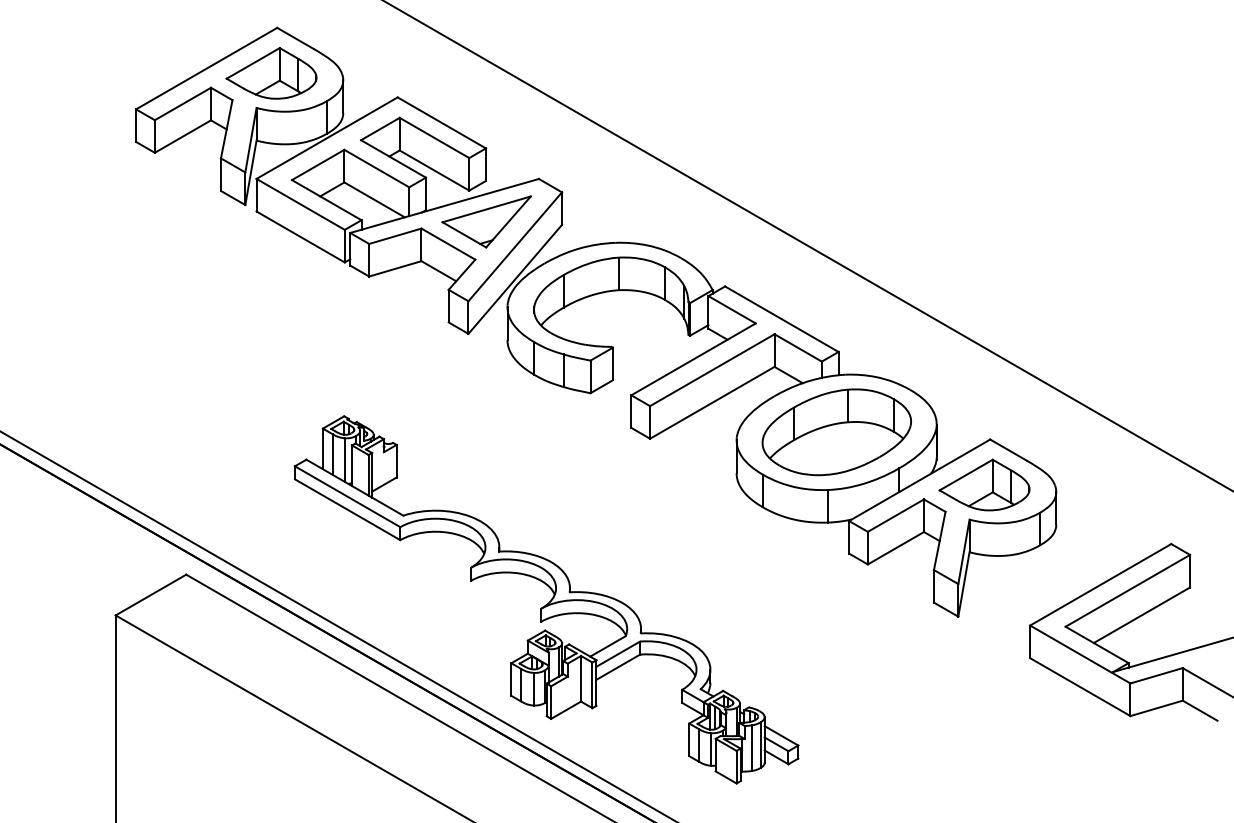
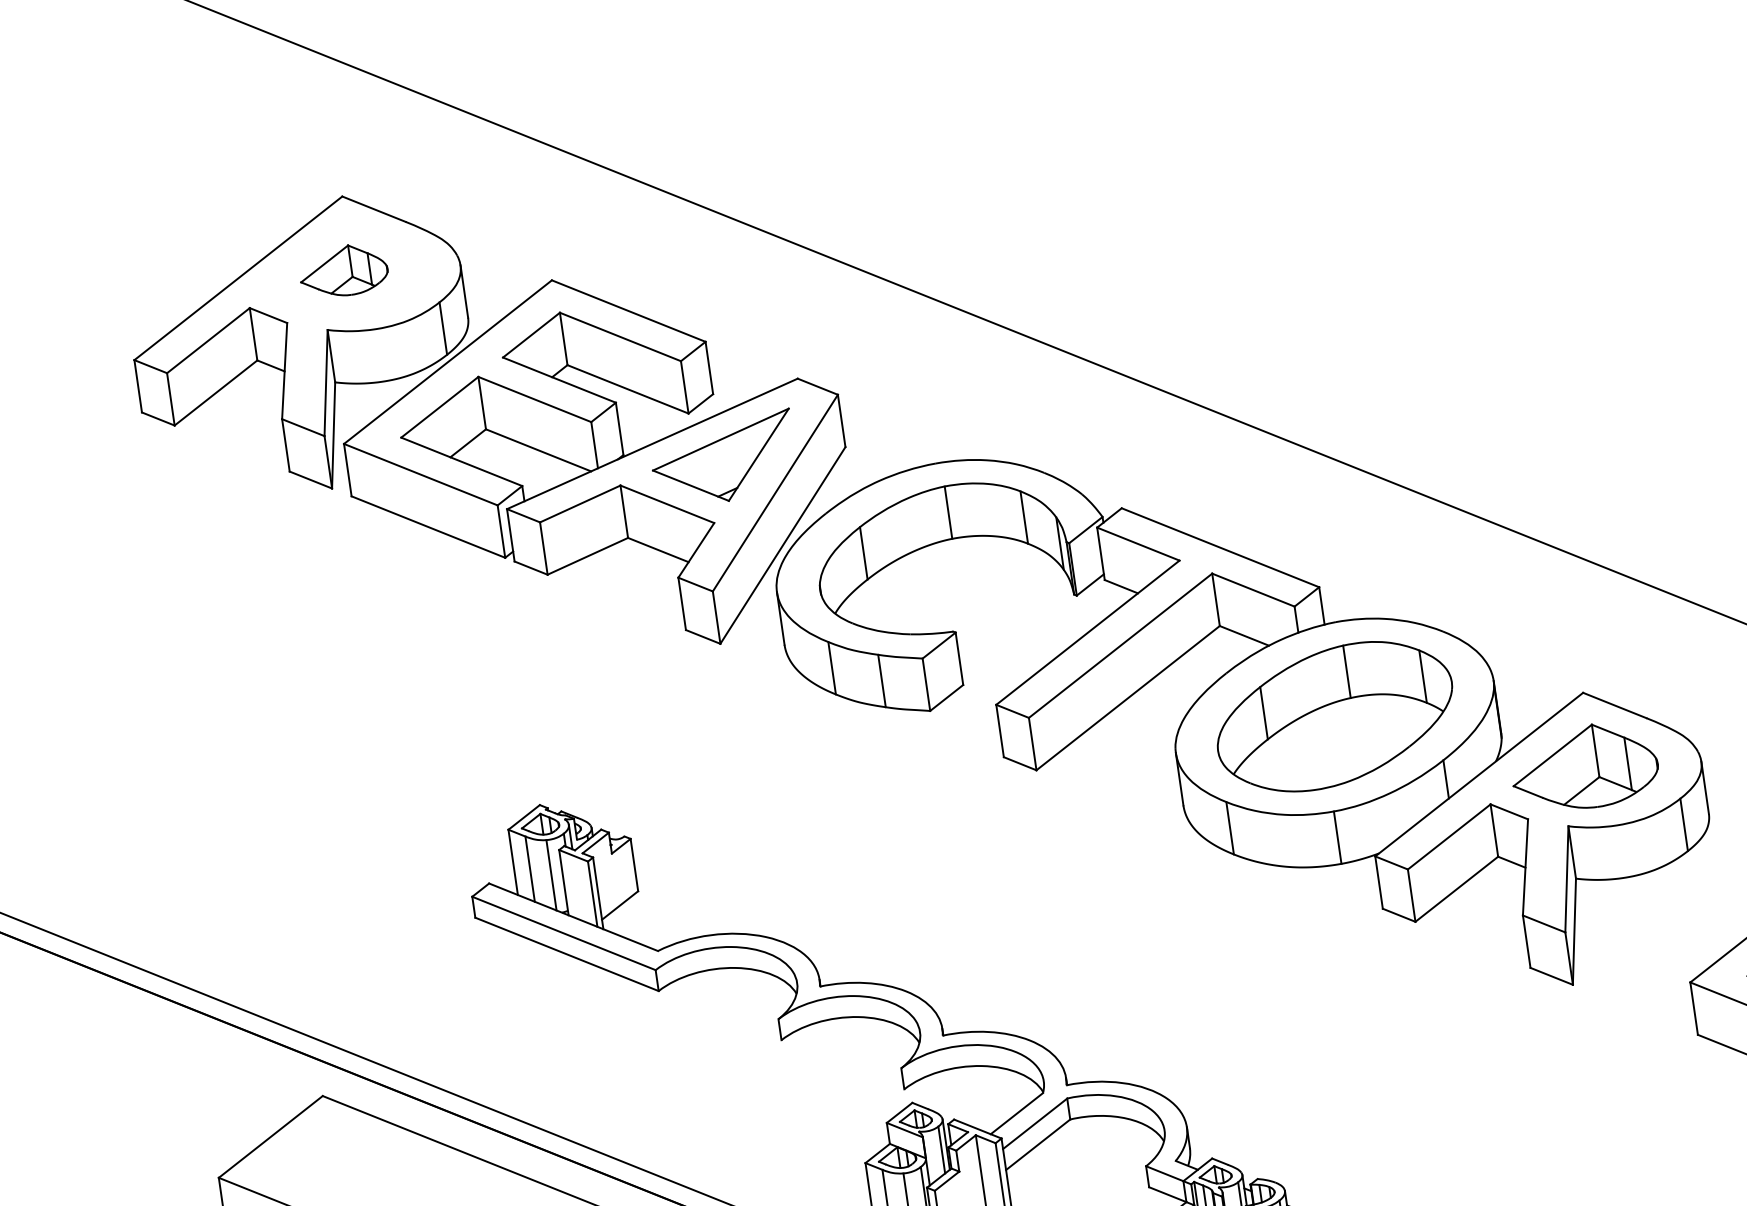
part: (271, 73) -> (343, 271), size x0.6

